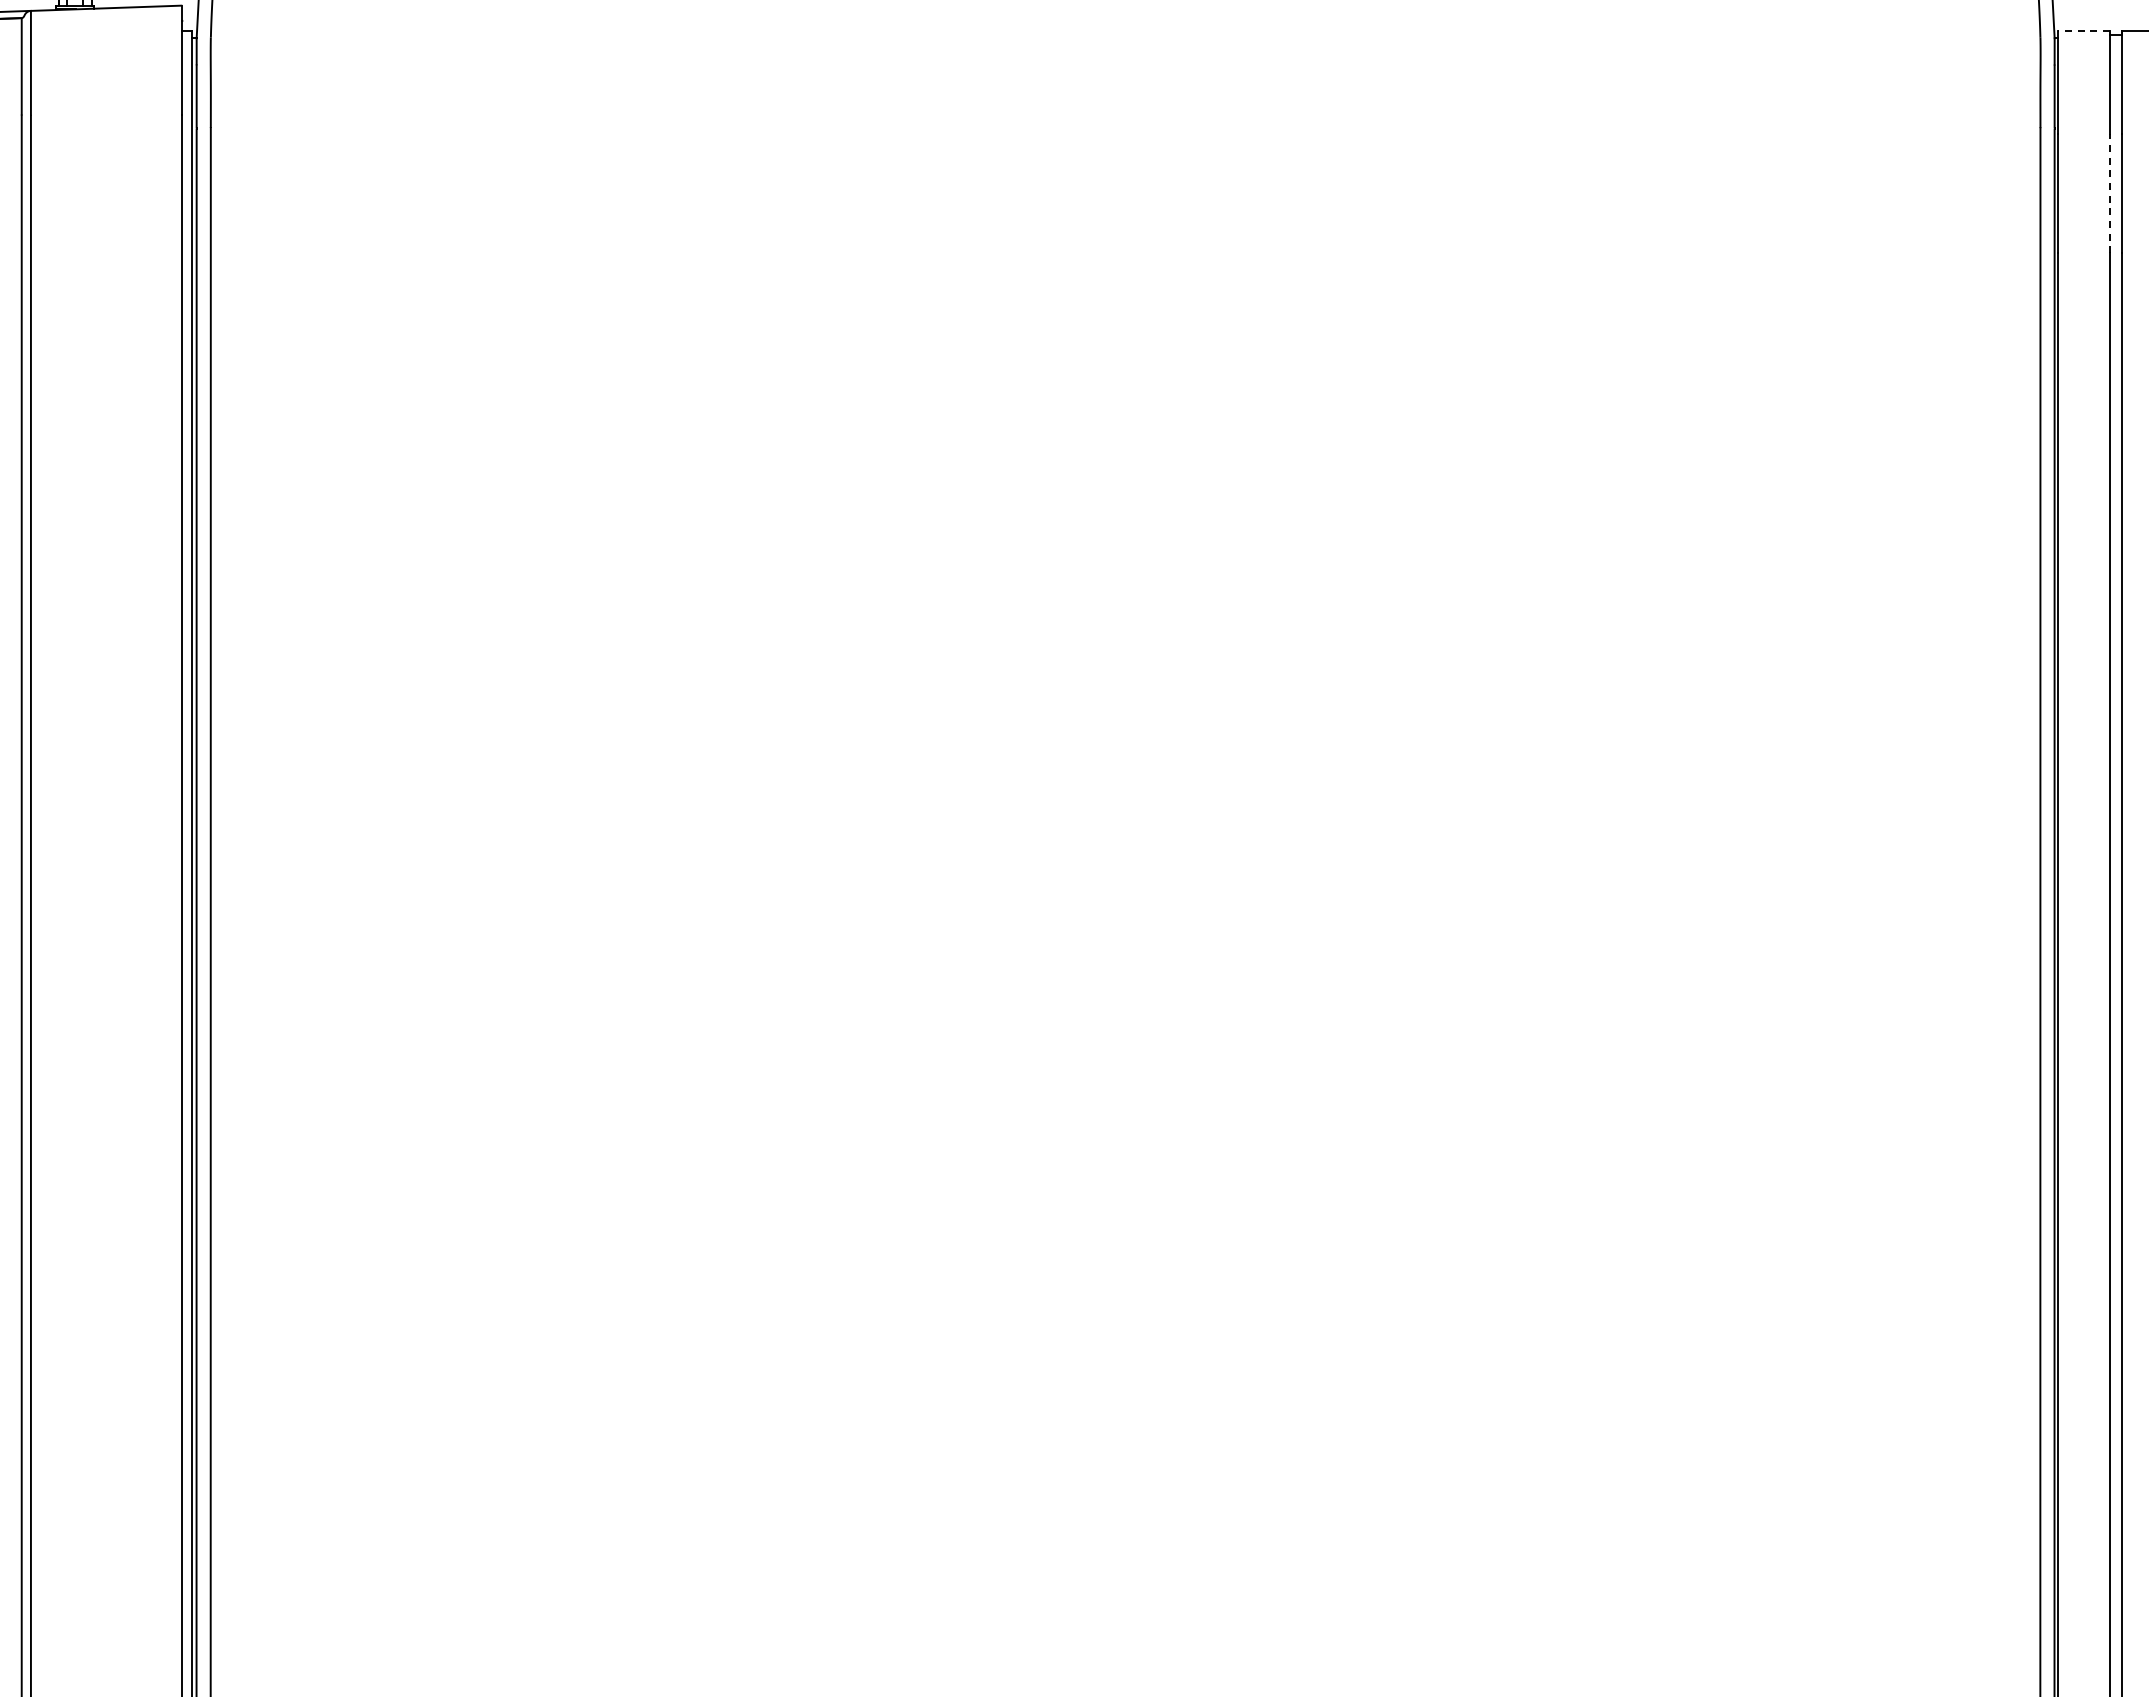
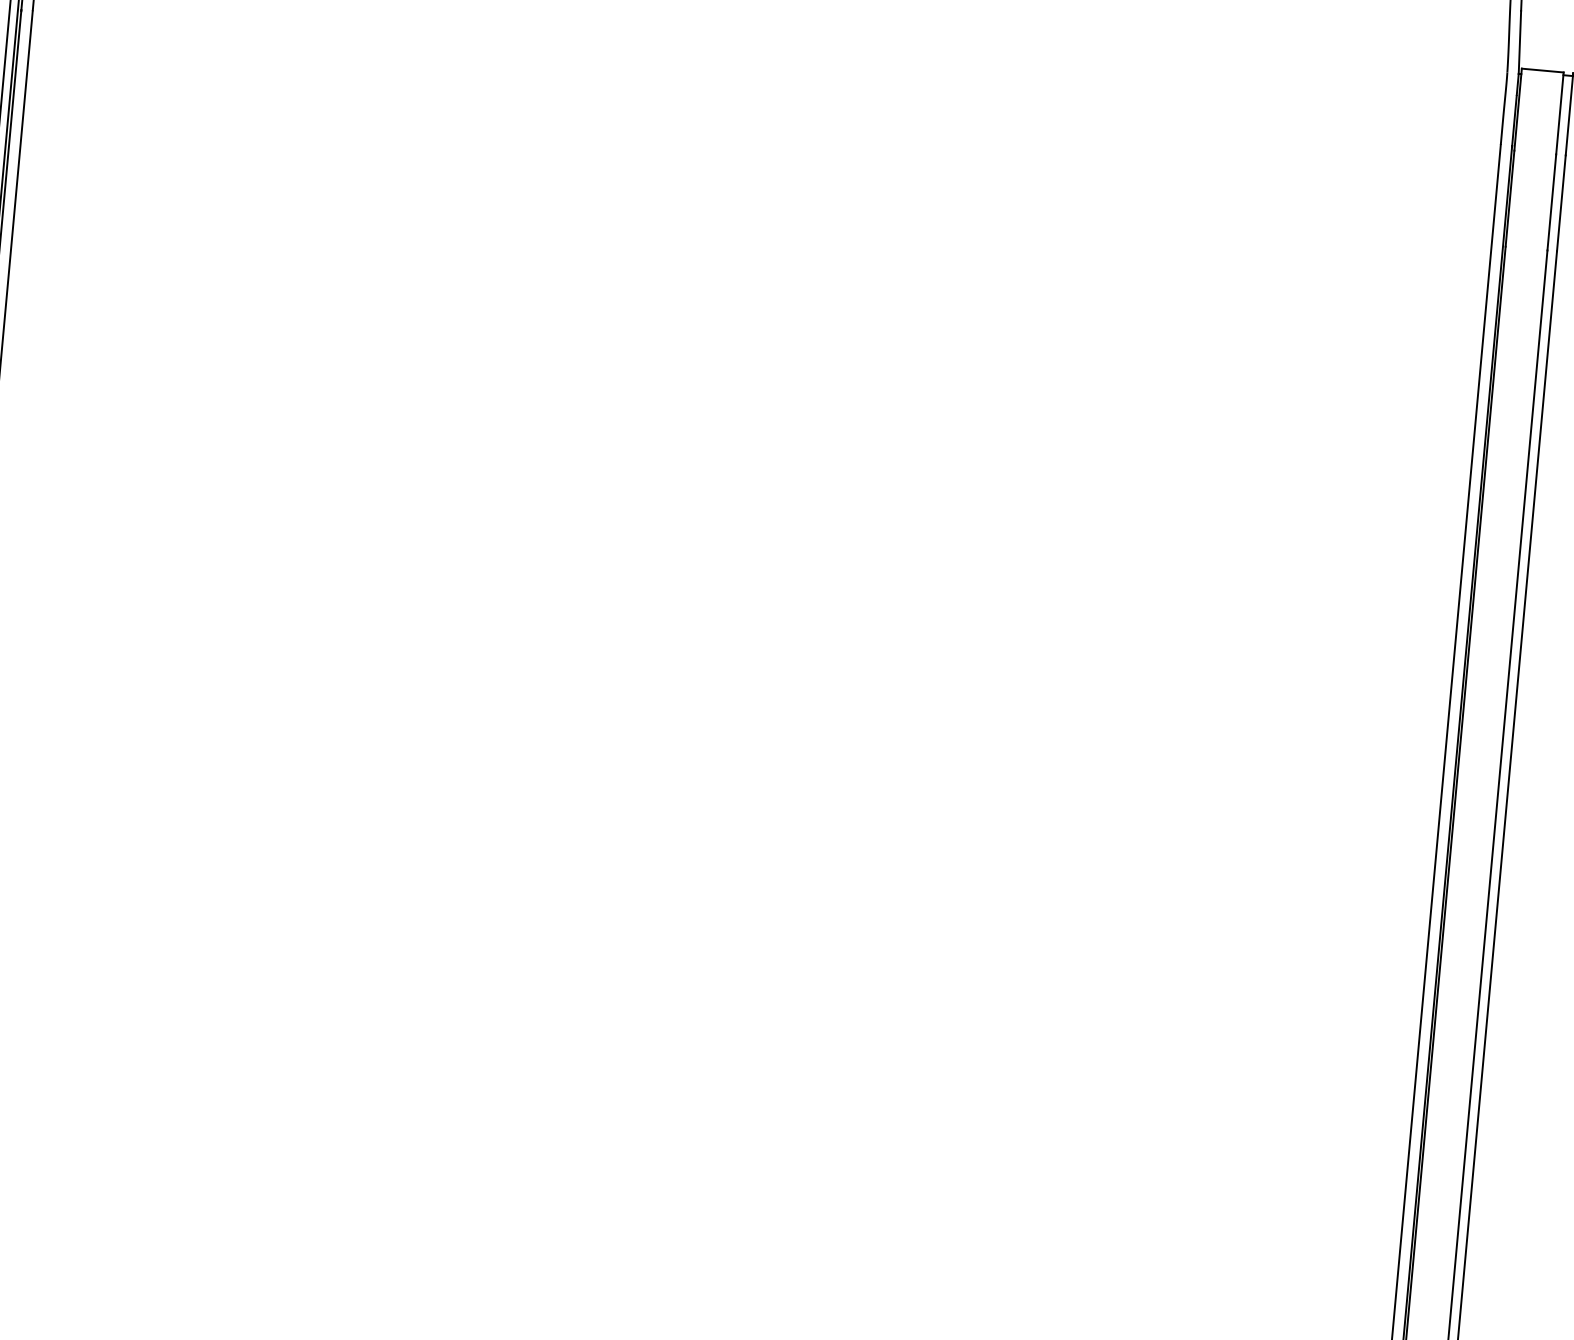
line: (2083, 31) -> (1542, 70), dashed -> solid
line: (2110, 193) -> (1552, 202), dashed -> solid

